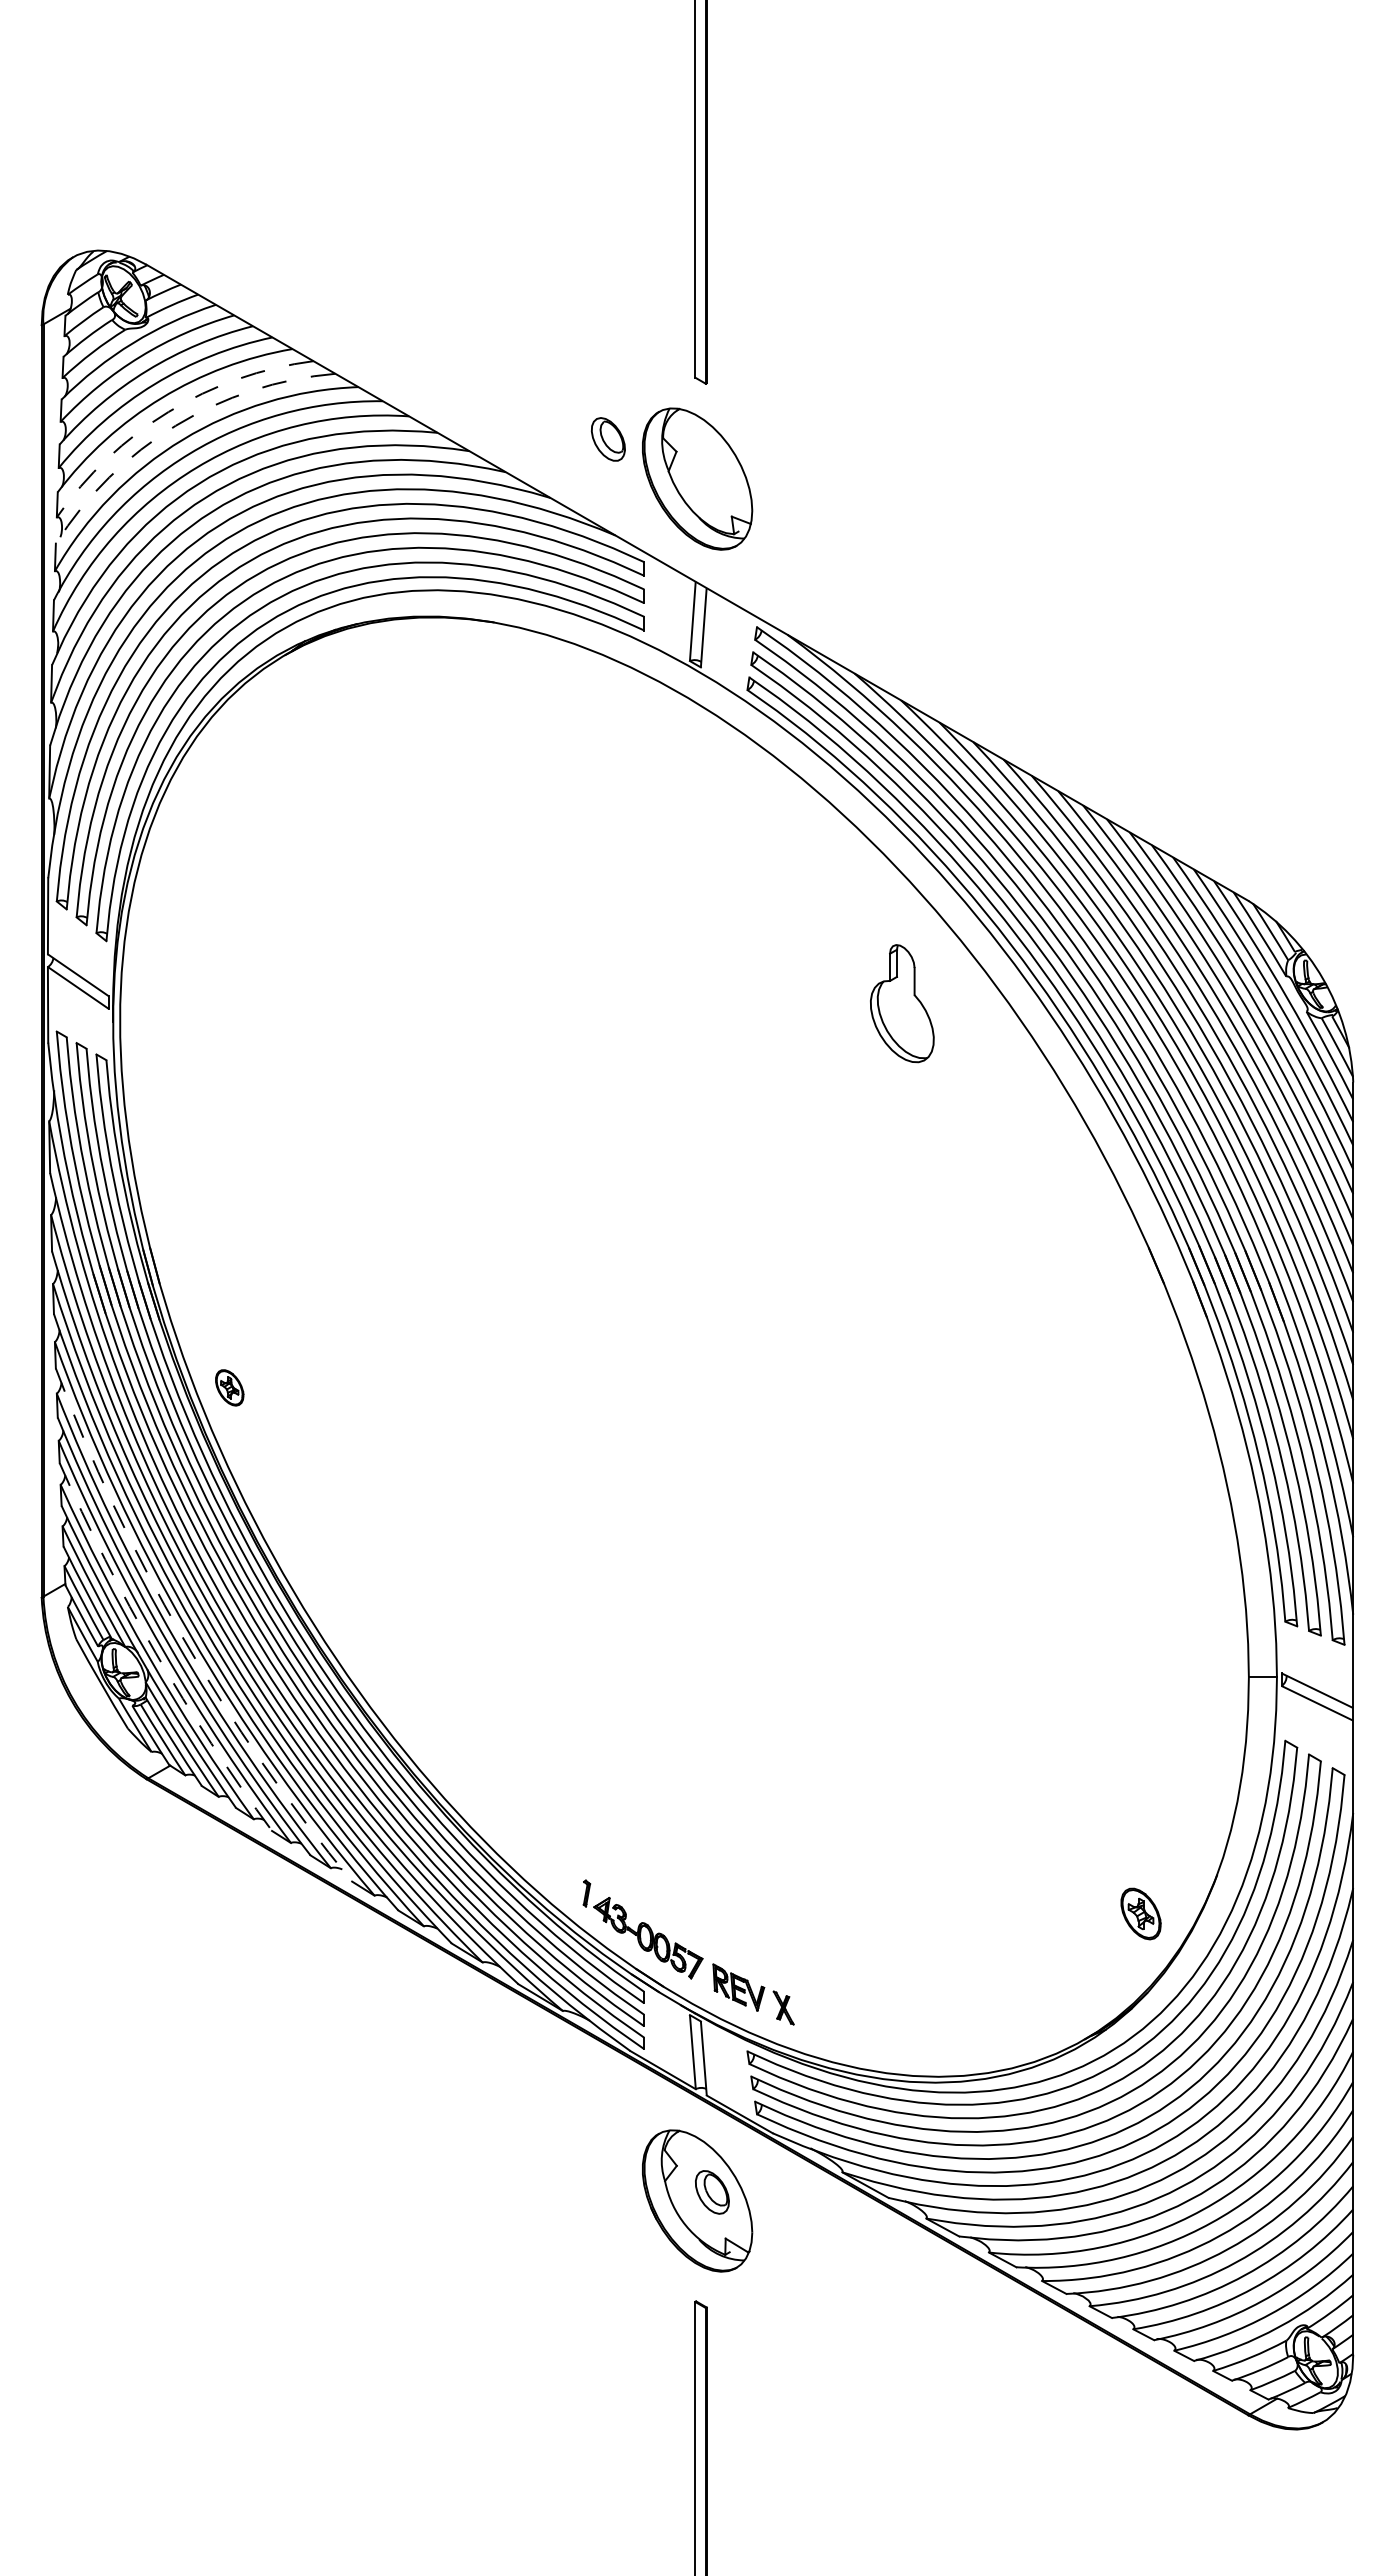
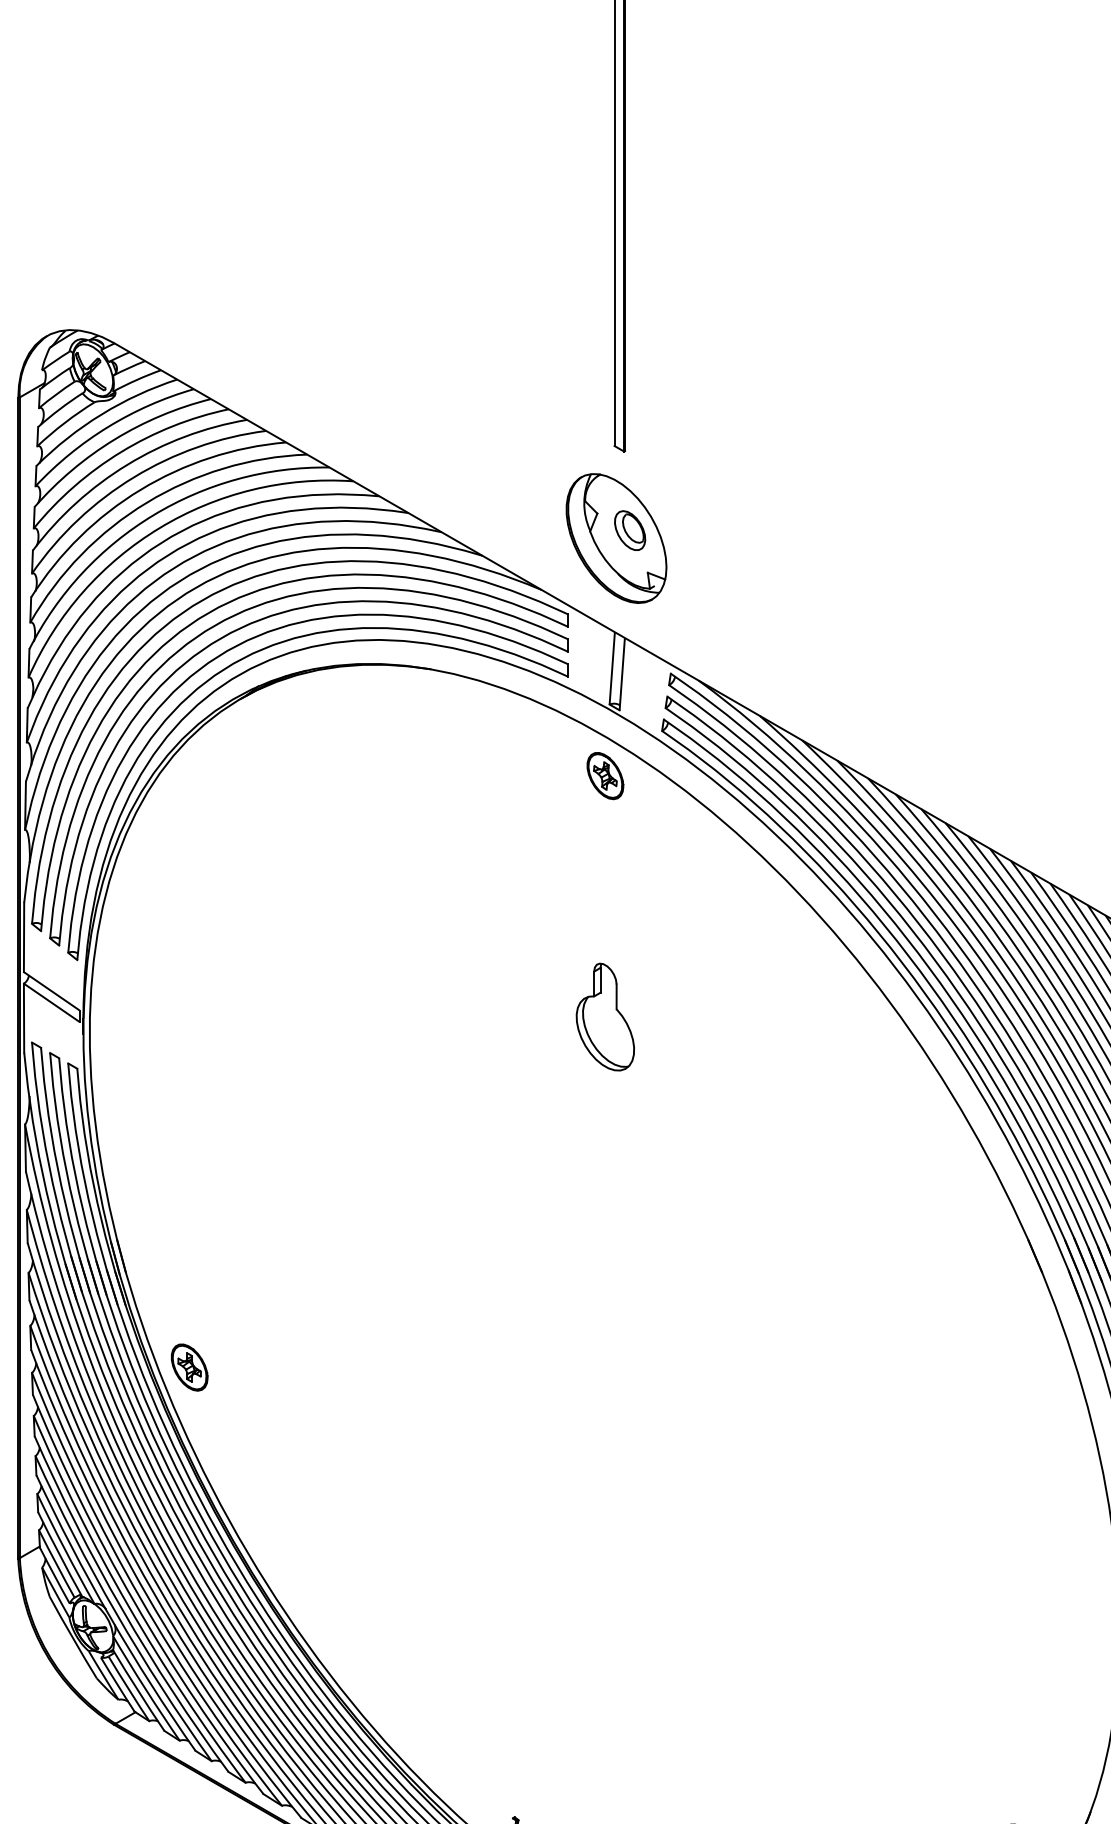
arc: (168, 412) -> (133, 477), dashed -> solid
arc: (175, 425) -> (140, 489), dashed -> solid
part: (607, 439) -> (629, 530), moved
part: (684, 739) -> (604, 776), added
part: (902, 1003) -> (605, 1016), moved
part: (229, 1387) -> (189, 1367), size x1.43
arc: (182, 1637) -> (146, 1595), dashed -> solid
arc: (155, 1652) -> (122, 1609), dashed -> solid

